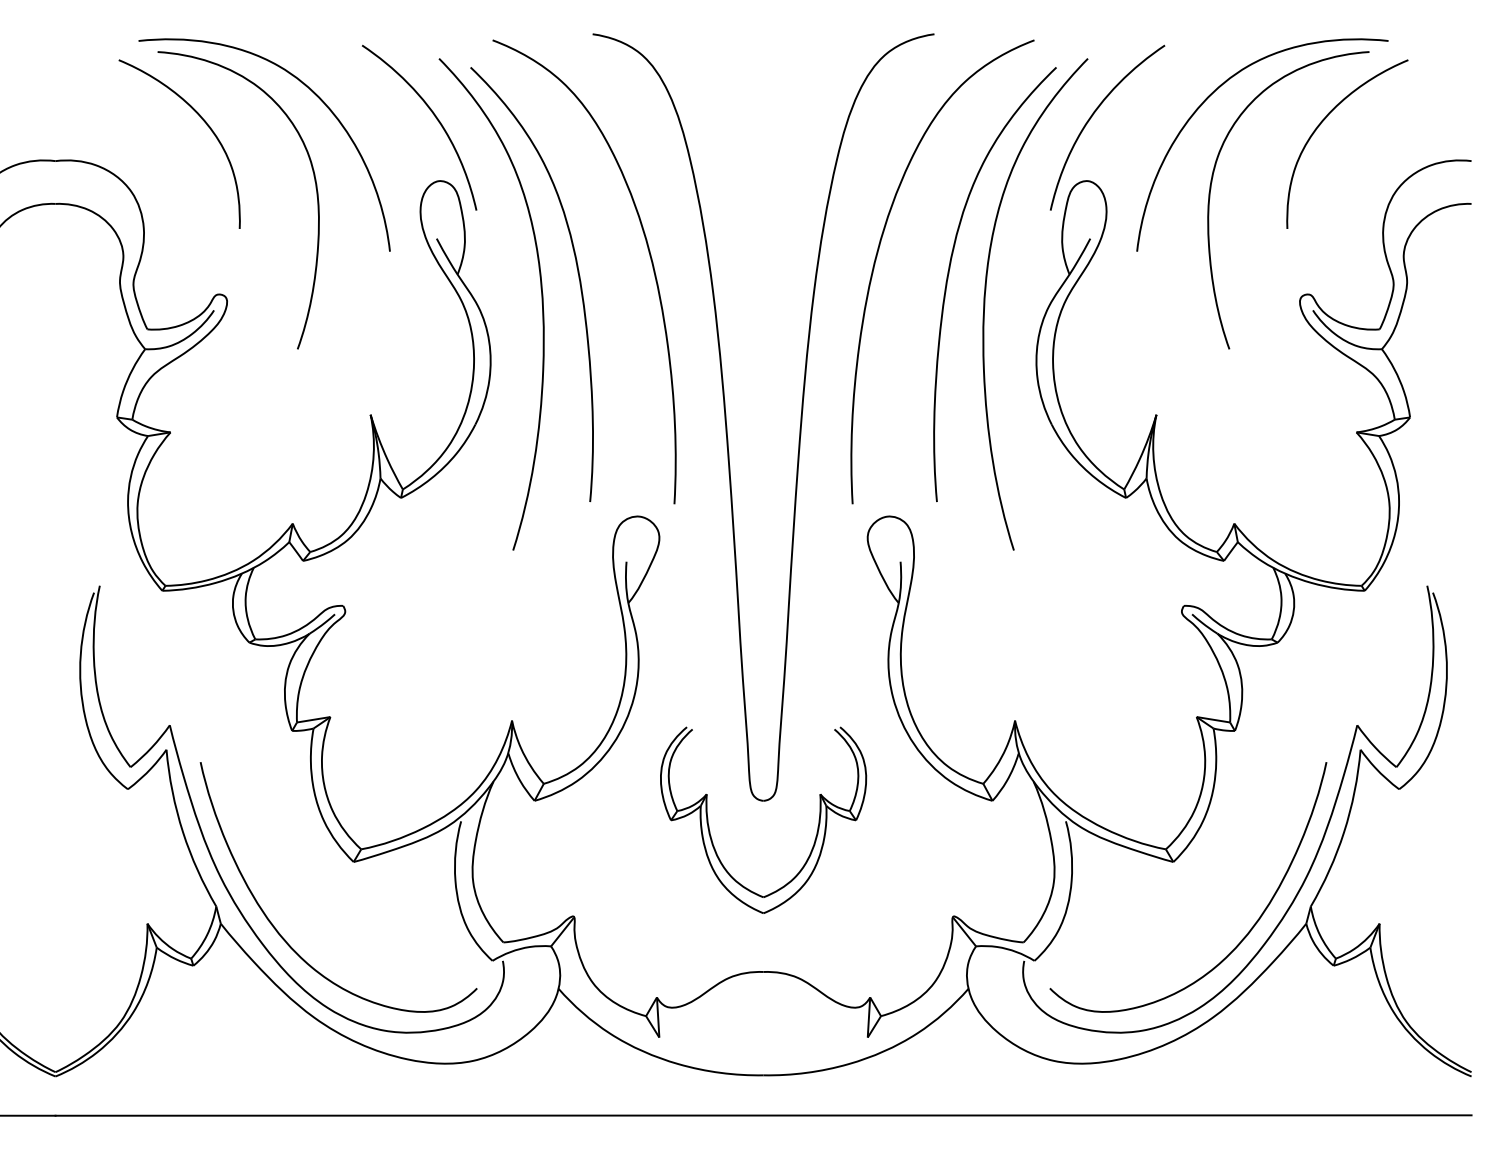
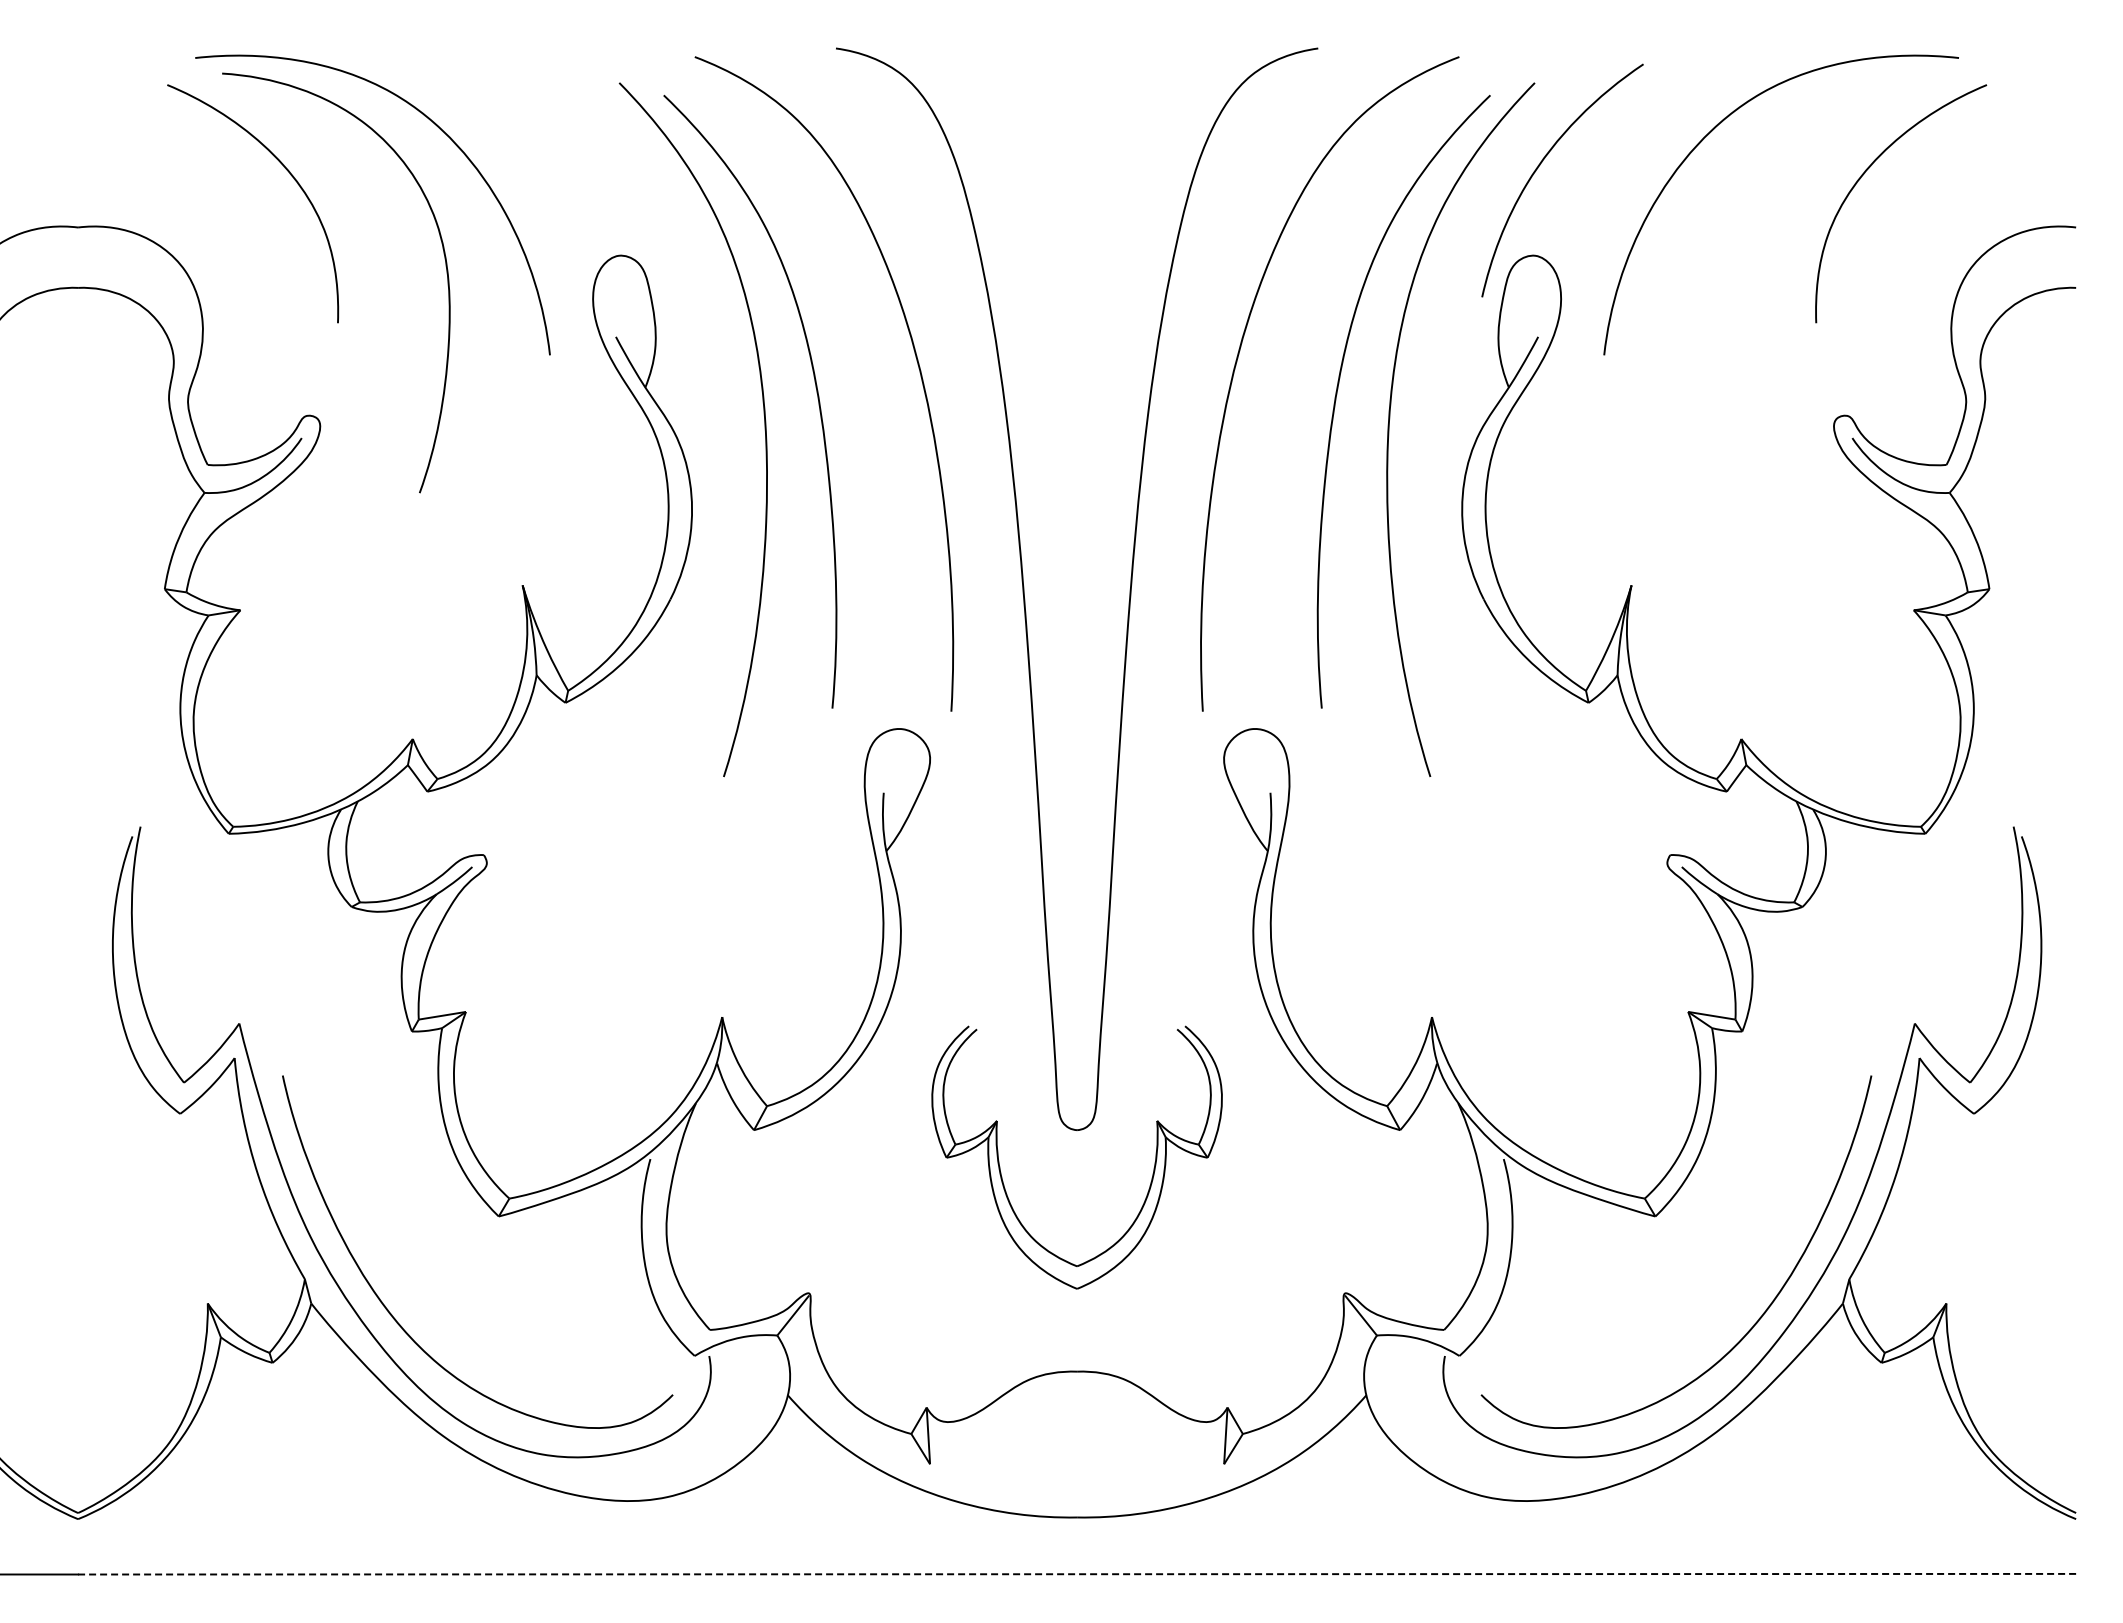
curve: (435, 117) -> (614, 166), removed
curve: (1211, 190) -> (1708, 268), removed
line: (763, 1115) -> (1077, 1574), solid -> dashed

